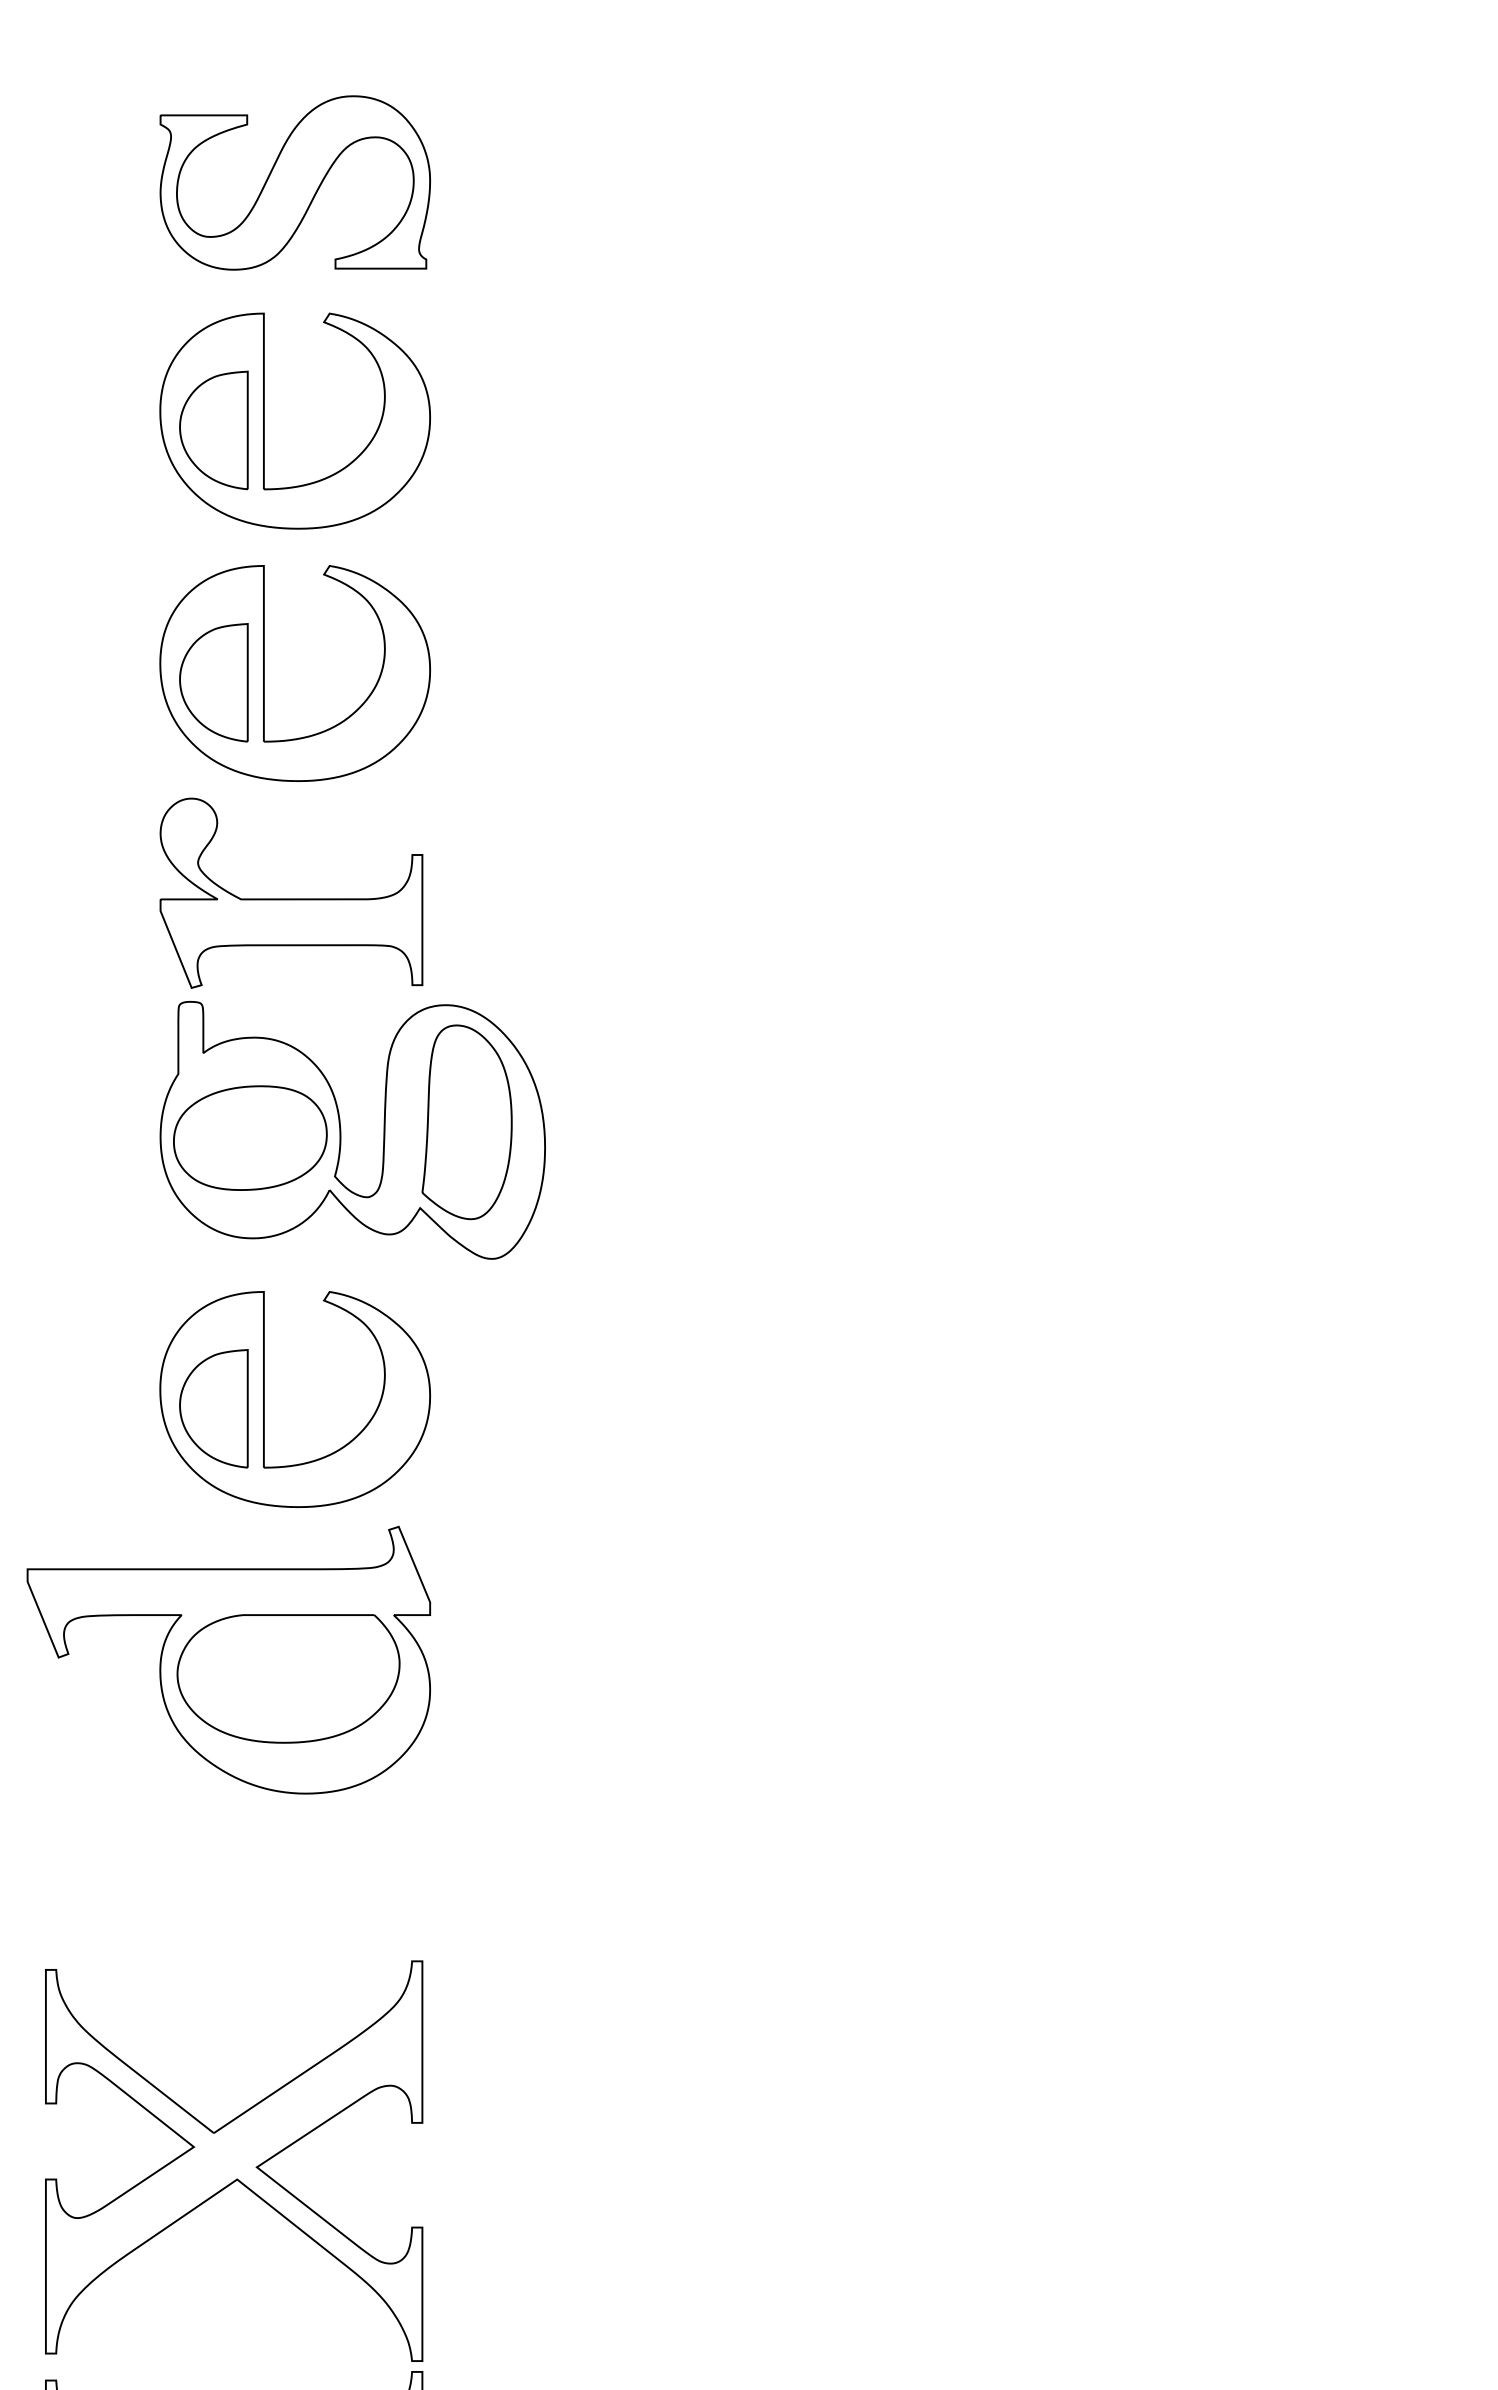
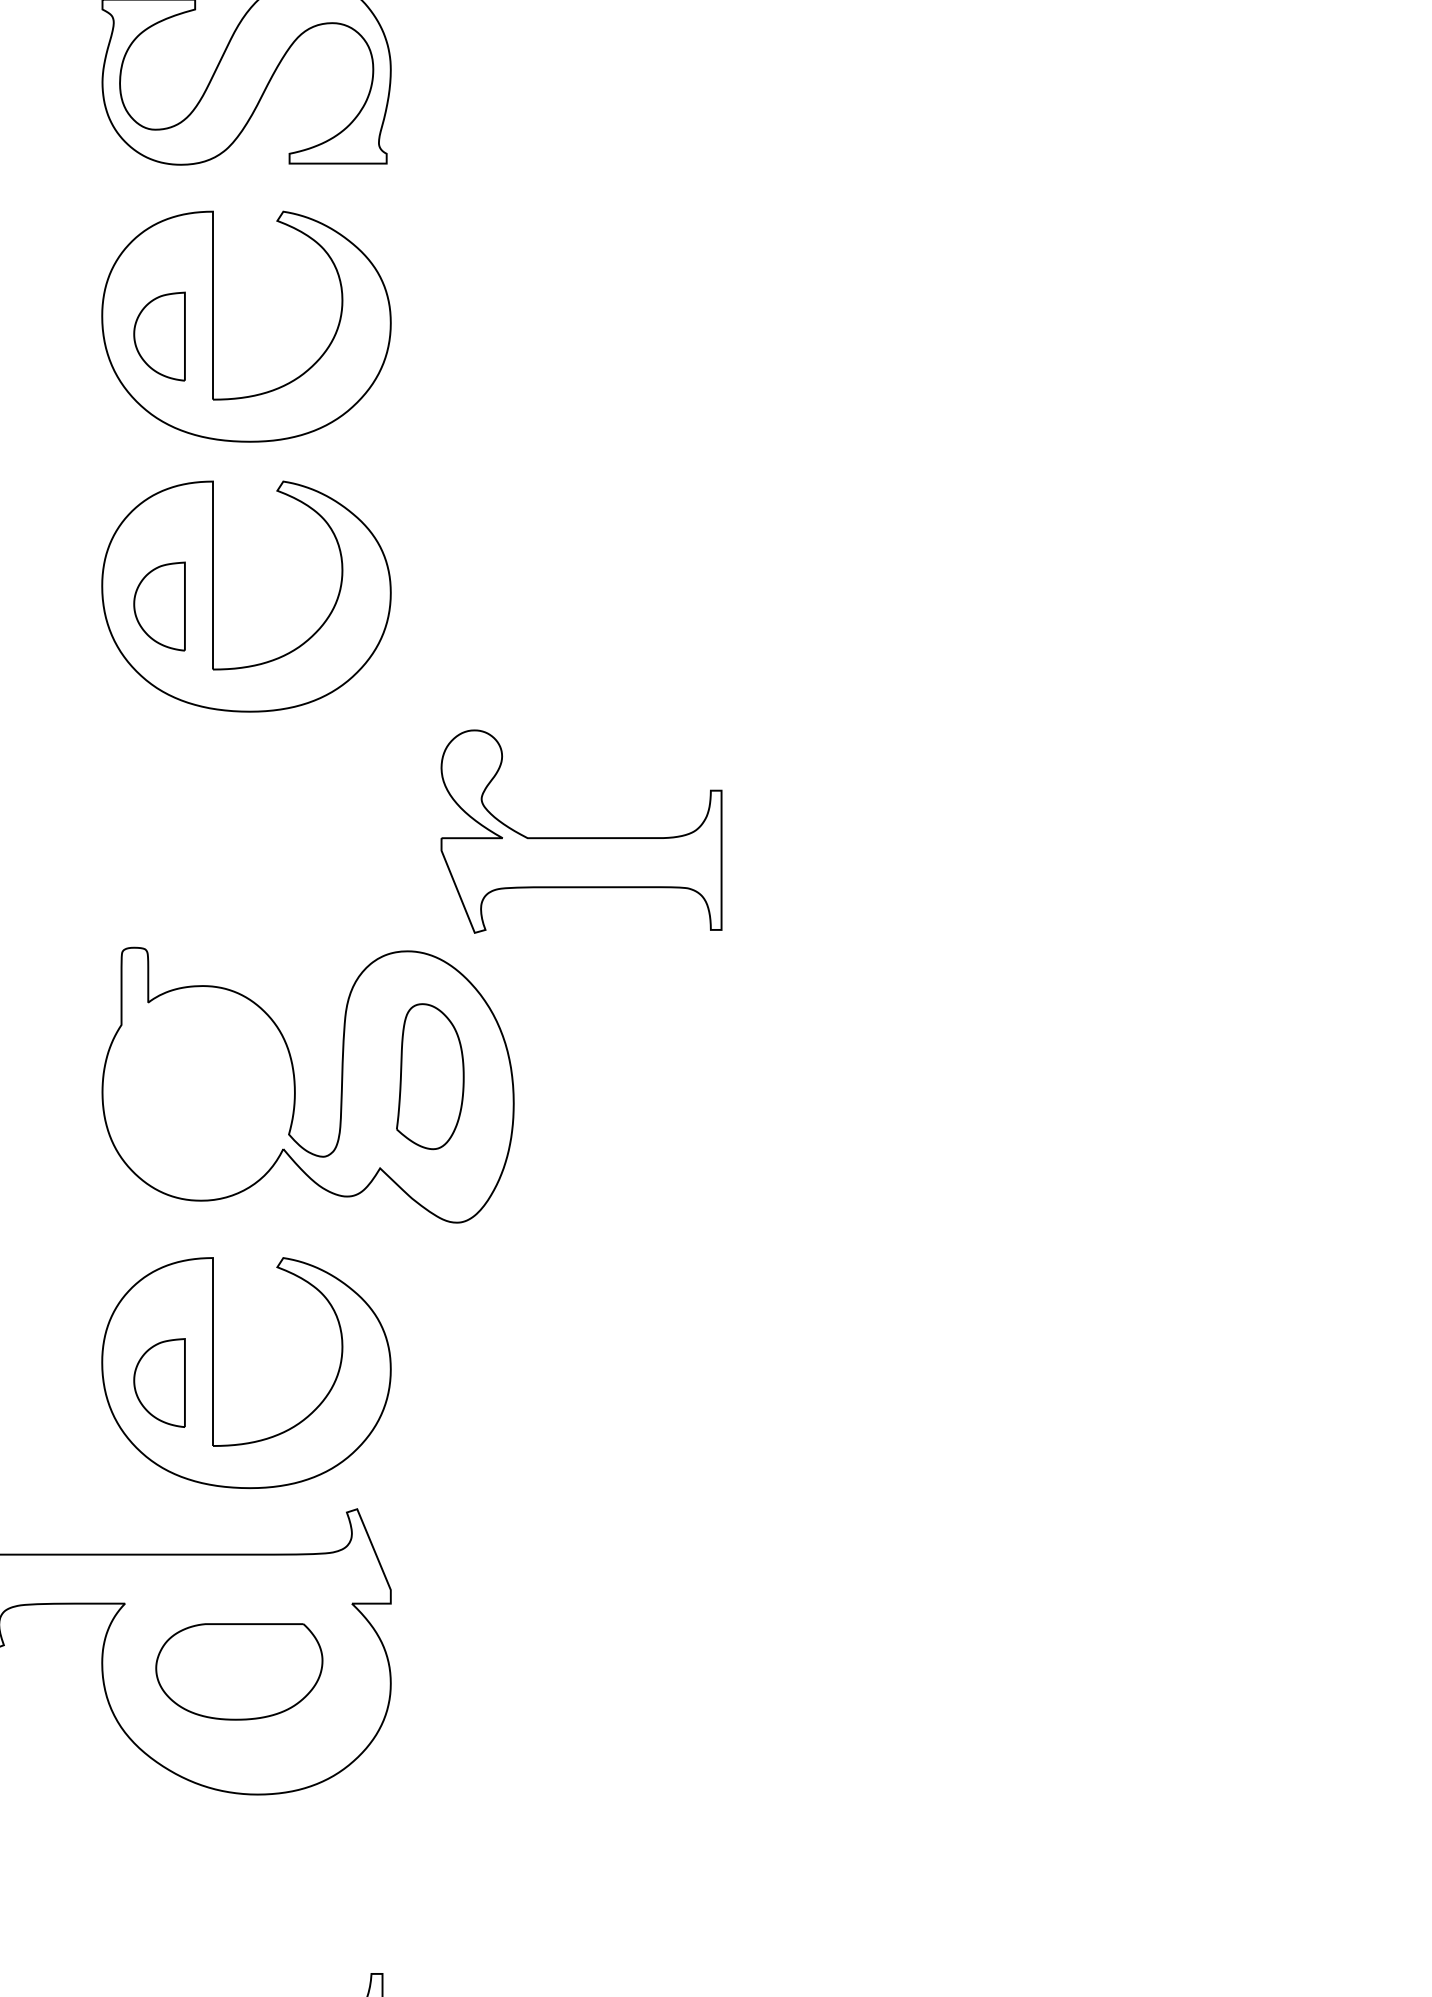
part: (213, 430) -> (159, 336), size x0.7
part: (213, 682) -> (159, 606), size x0.7
part: (291, 892) -> (581, 830), moved
part: (466, 1122) -> (429, 1076), size x0.7
part: (250, 1137) -> (198, 1092), removed
part: (213, 1408) -> (159, 1382), size x0.7
part: (288, 1678) -> (239, 1671), size x0.7

